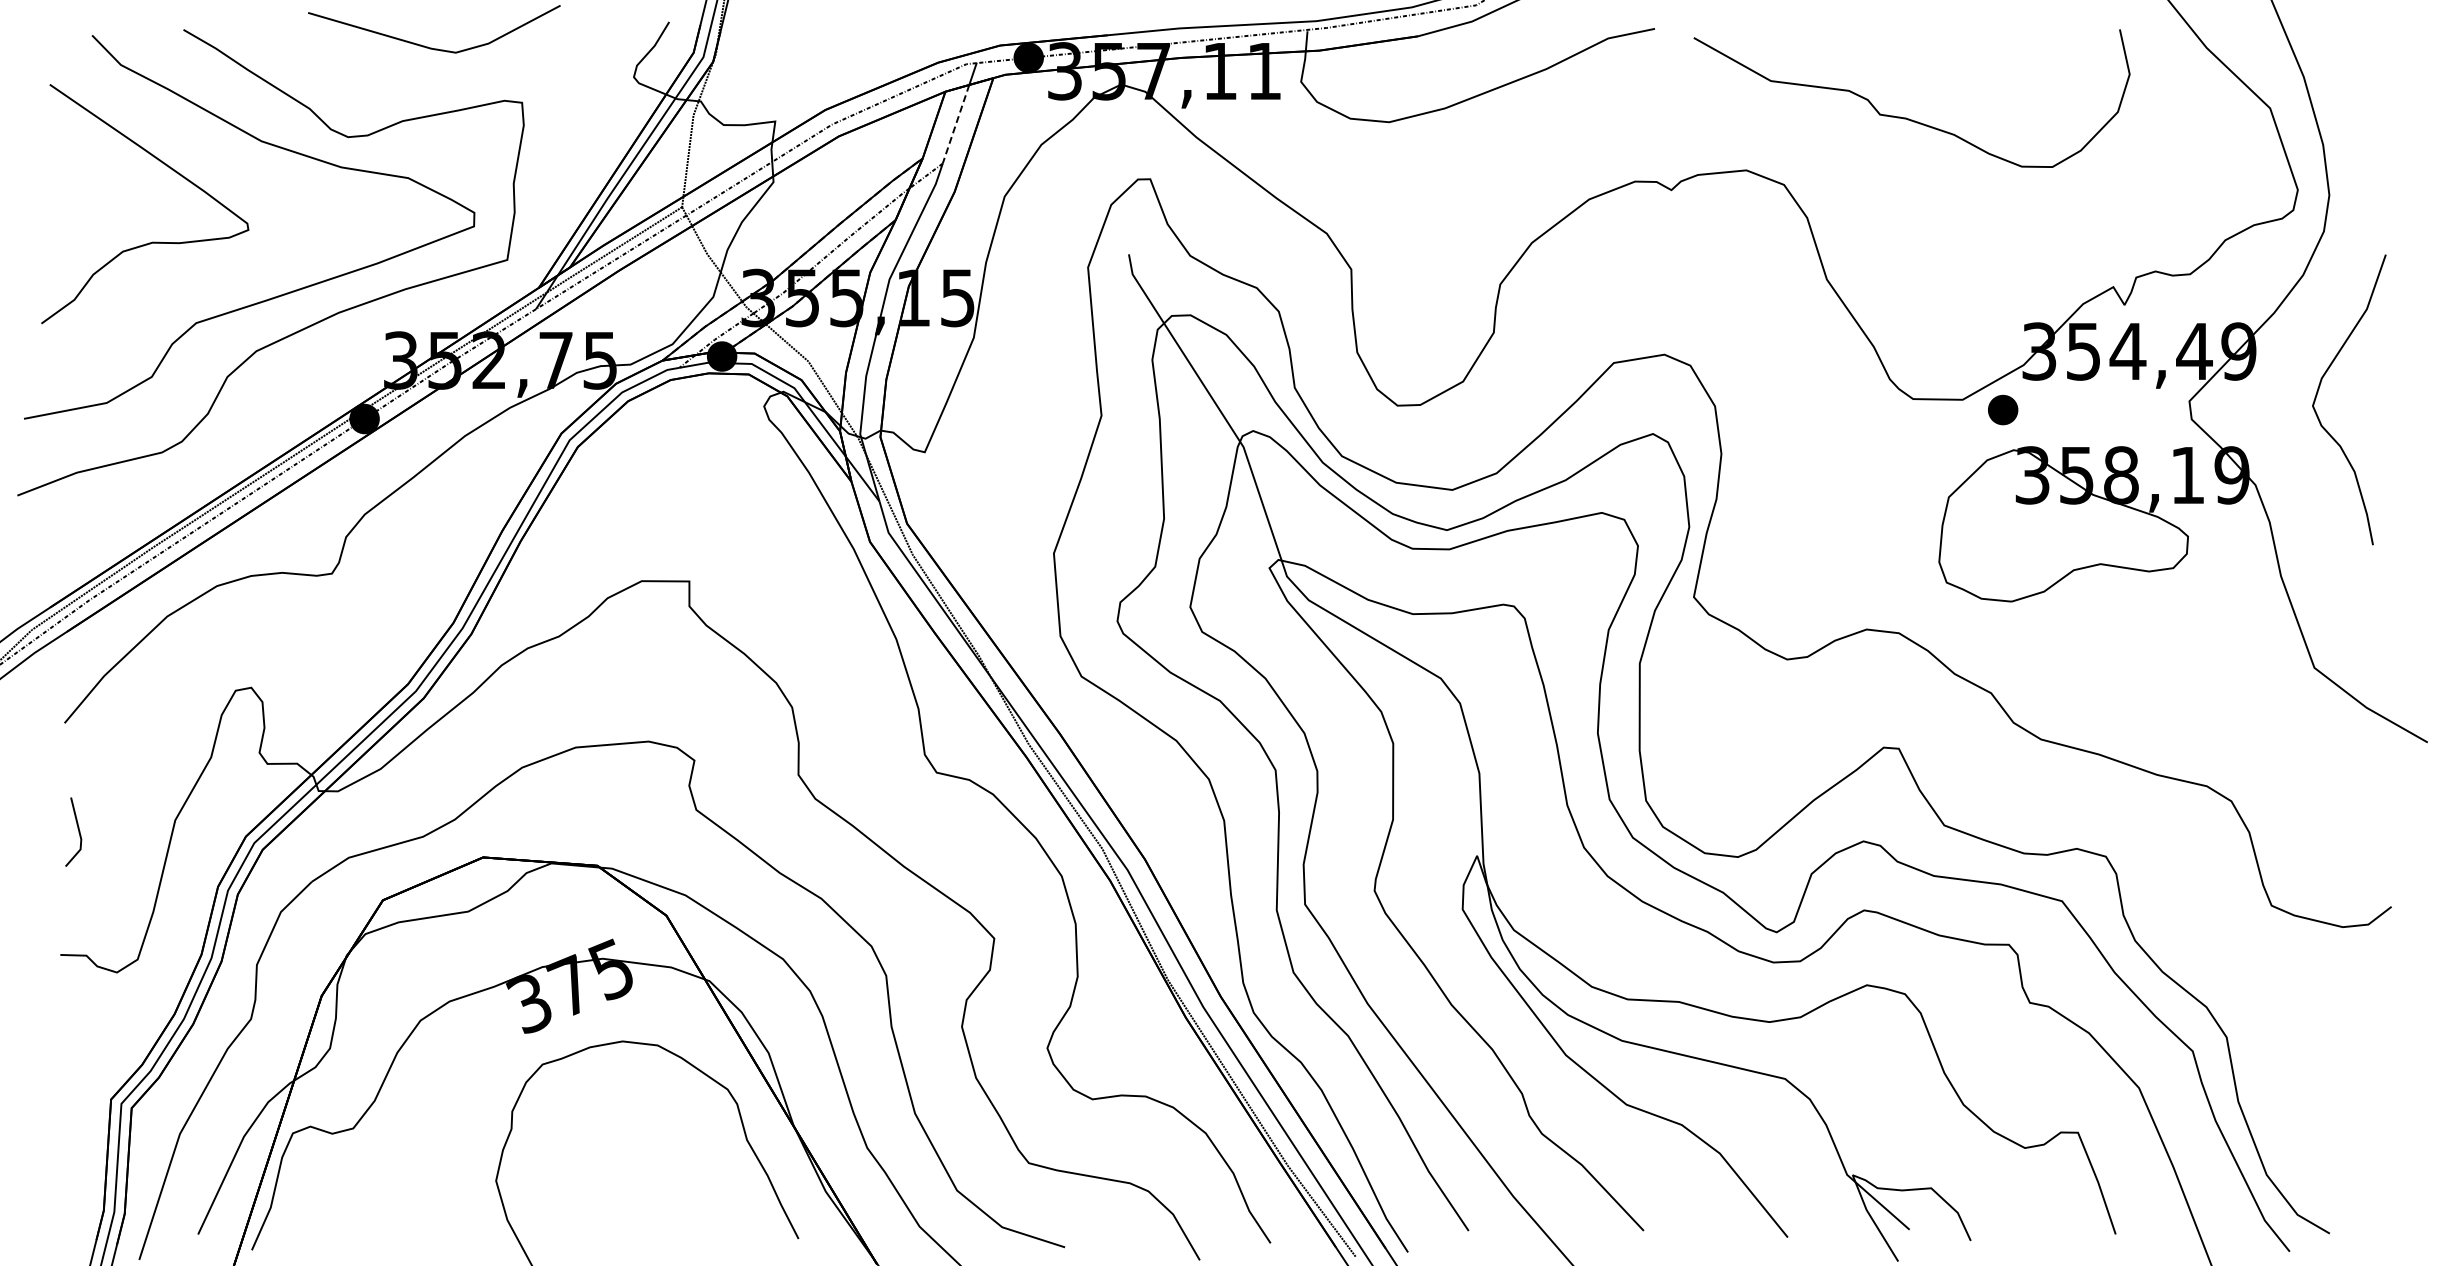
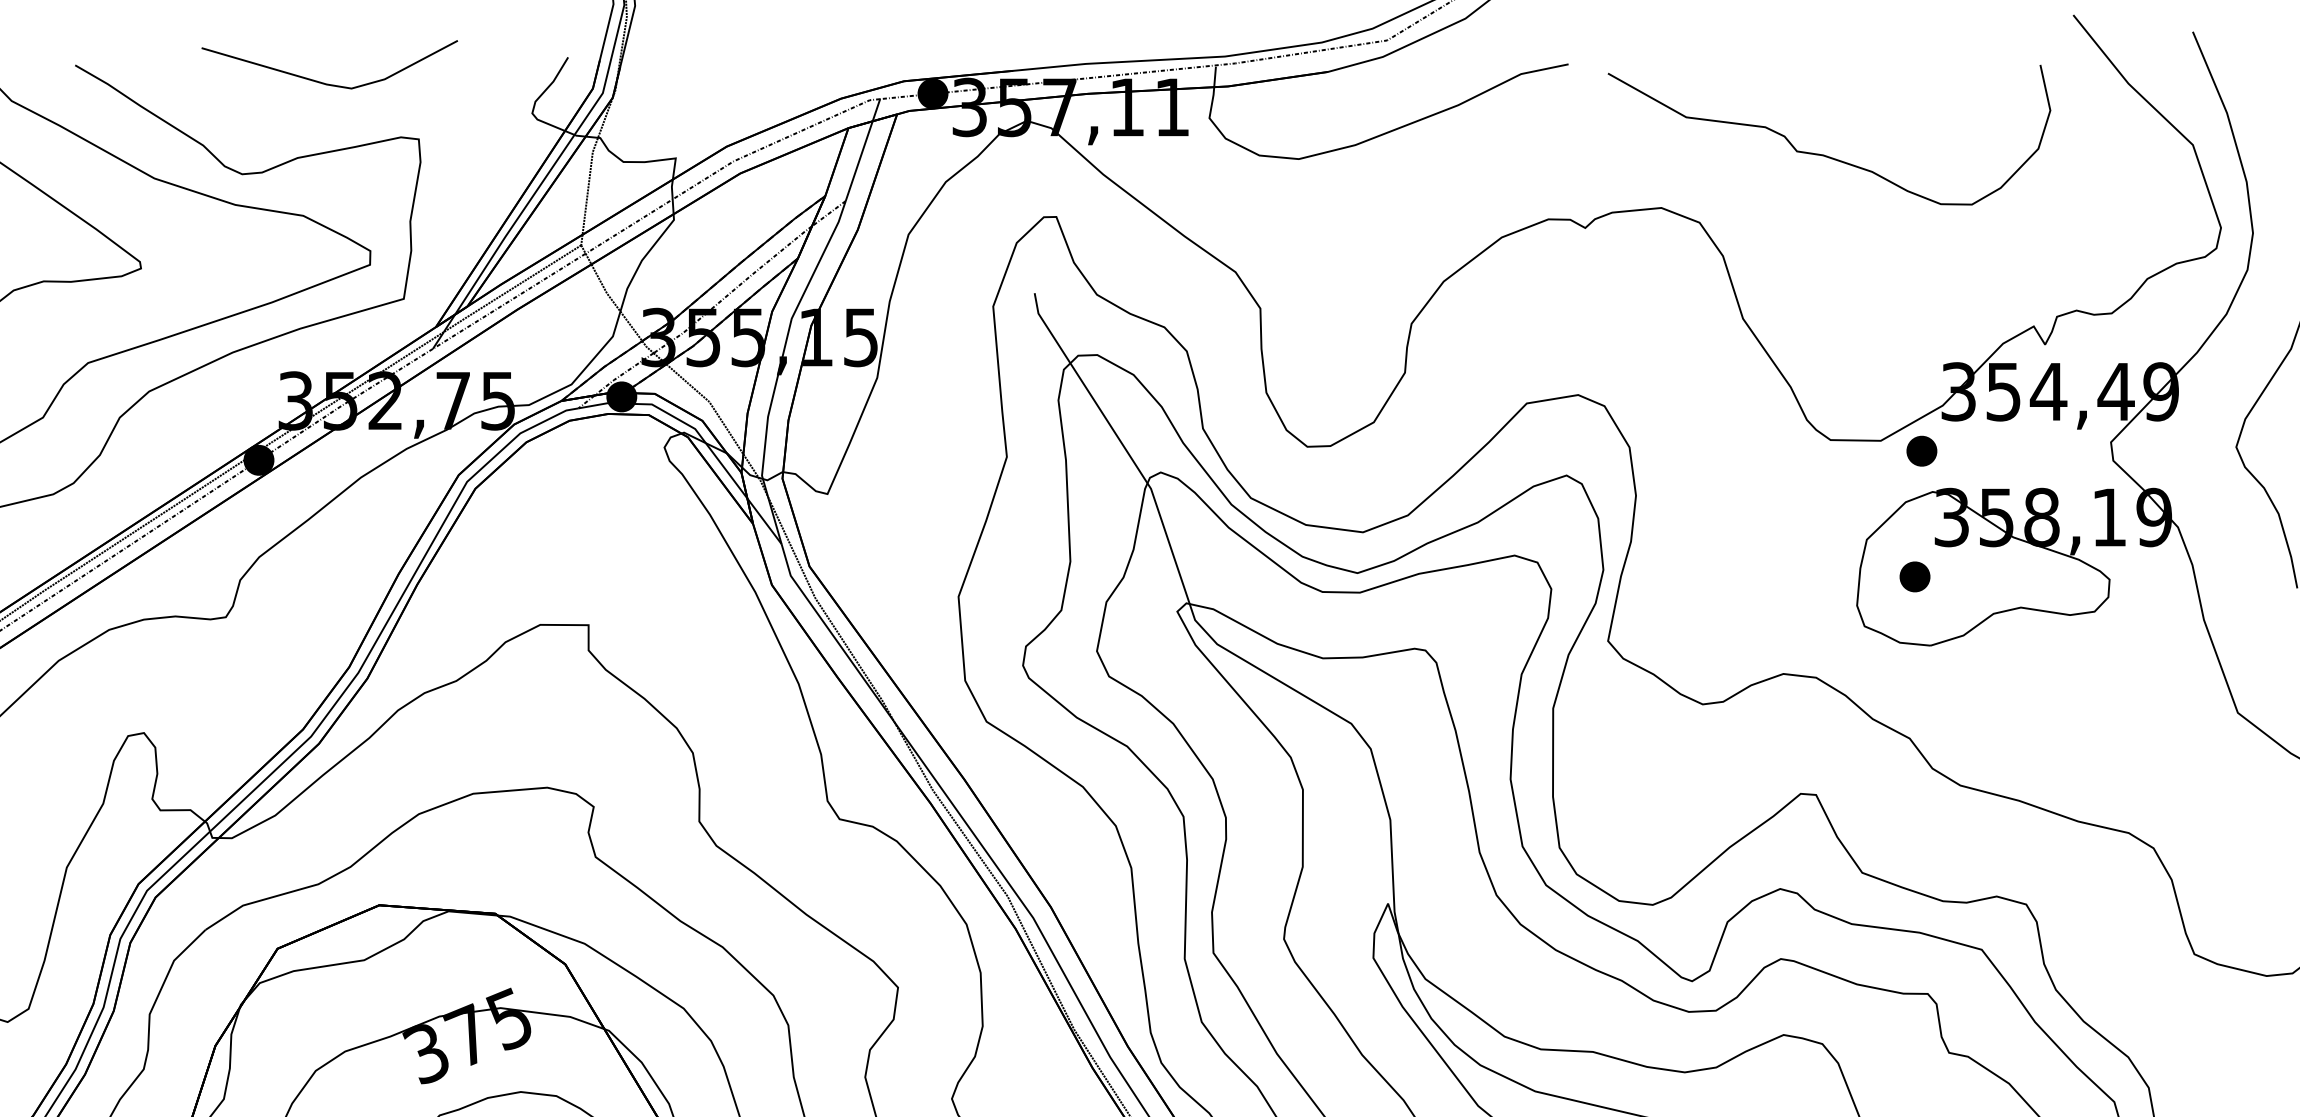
line: (956, 124) -> (859, 161), dashed -> solid
part: (1996, 533) -> (1915, 576), added

